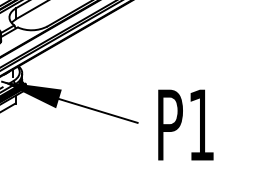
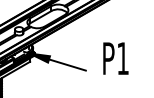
text: (184, 124) -> (115, 58), moved

